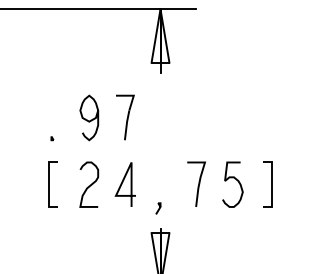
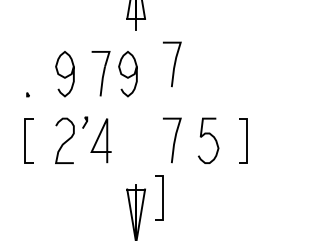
curve: (198, 107) -> (174, 63), added
curve: (153, 119) -> (129, 75), added
line: (158, 208) -> (85, 122), moved
line: (187, 241) -> (163, 197), added

